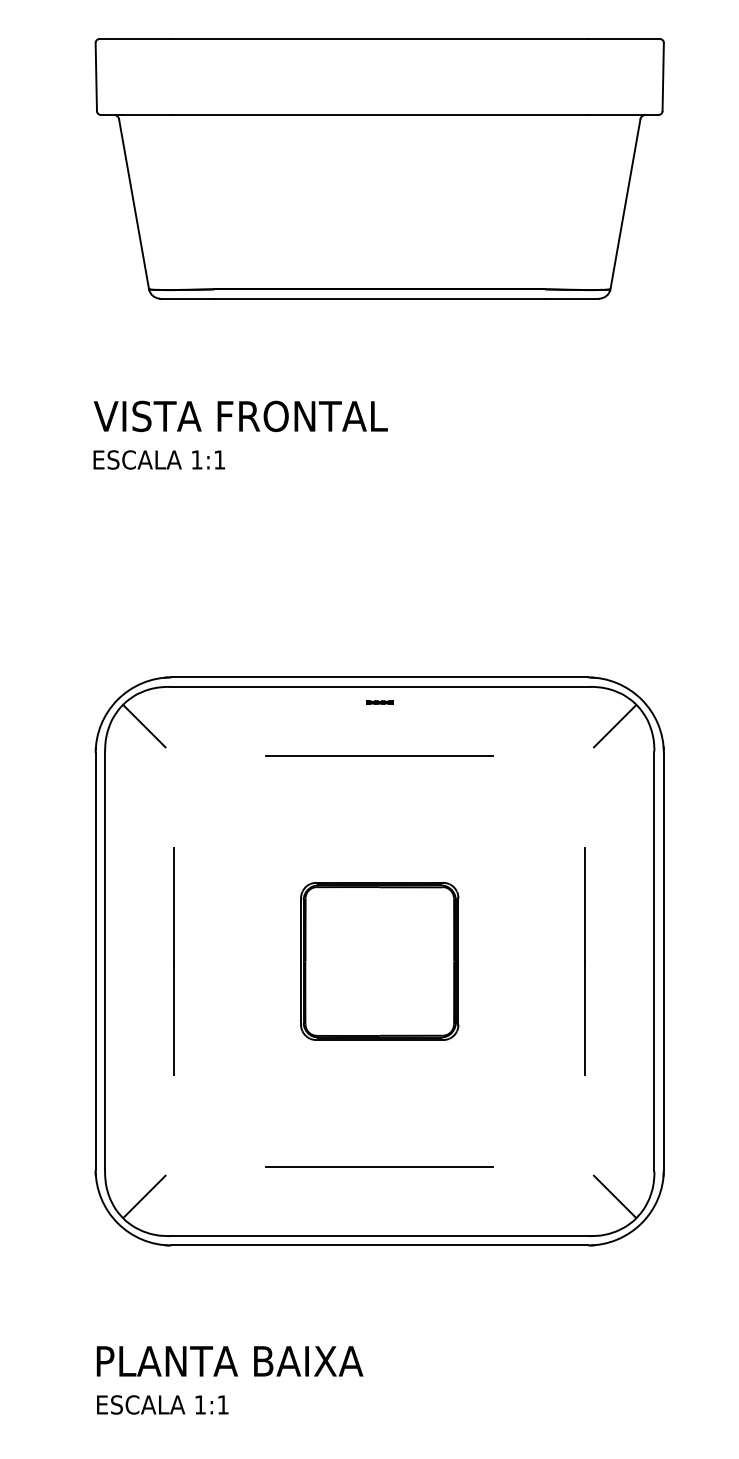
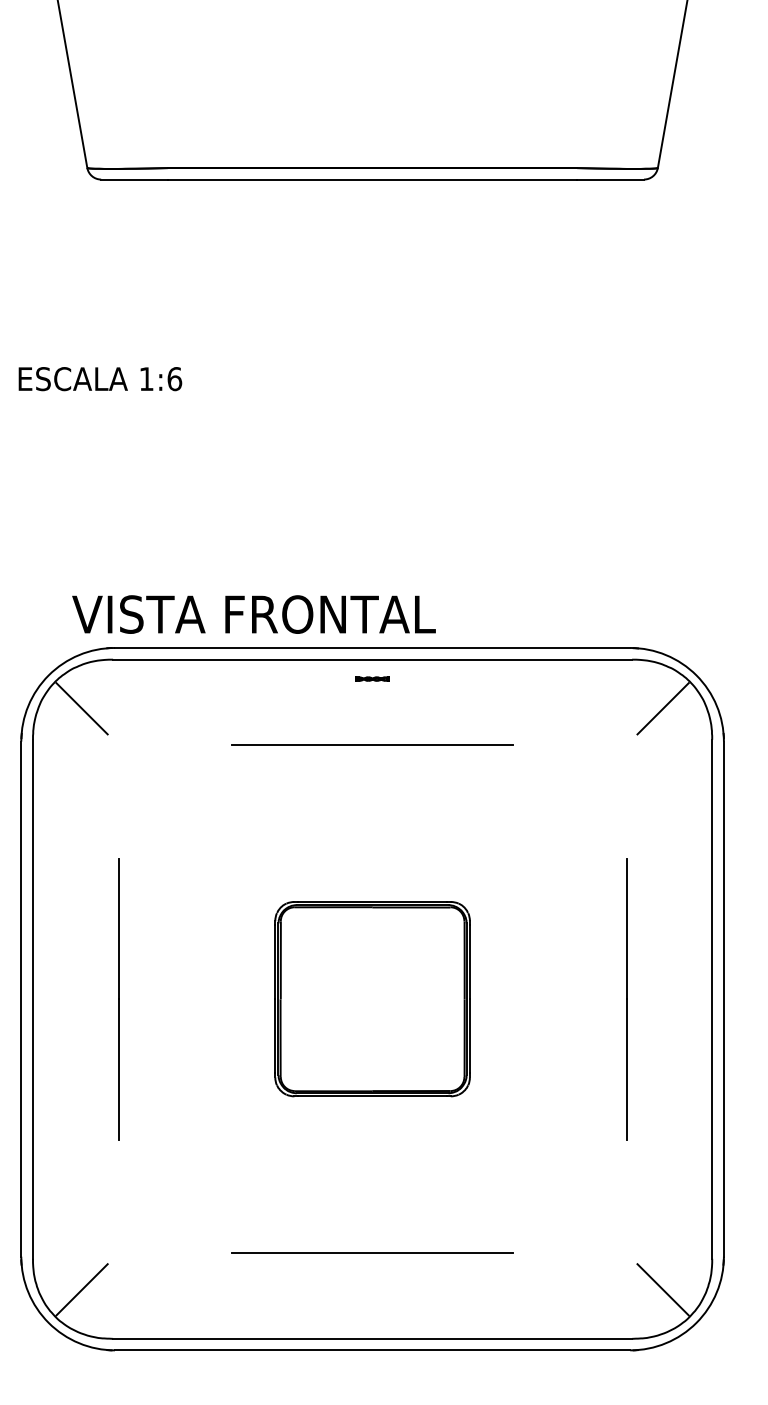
text: (240, 416) -> (253, 614), moved
text: (219, 459) -> (174, 378), 1:1 -> 1:6

